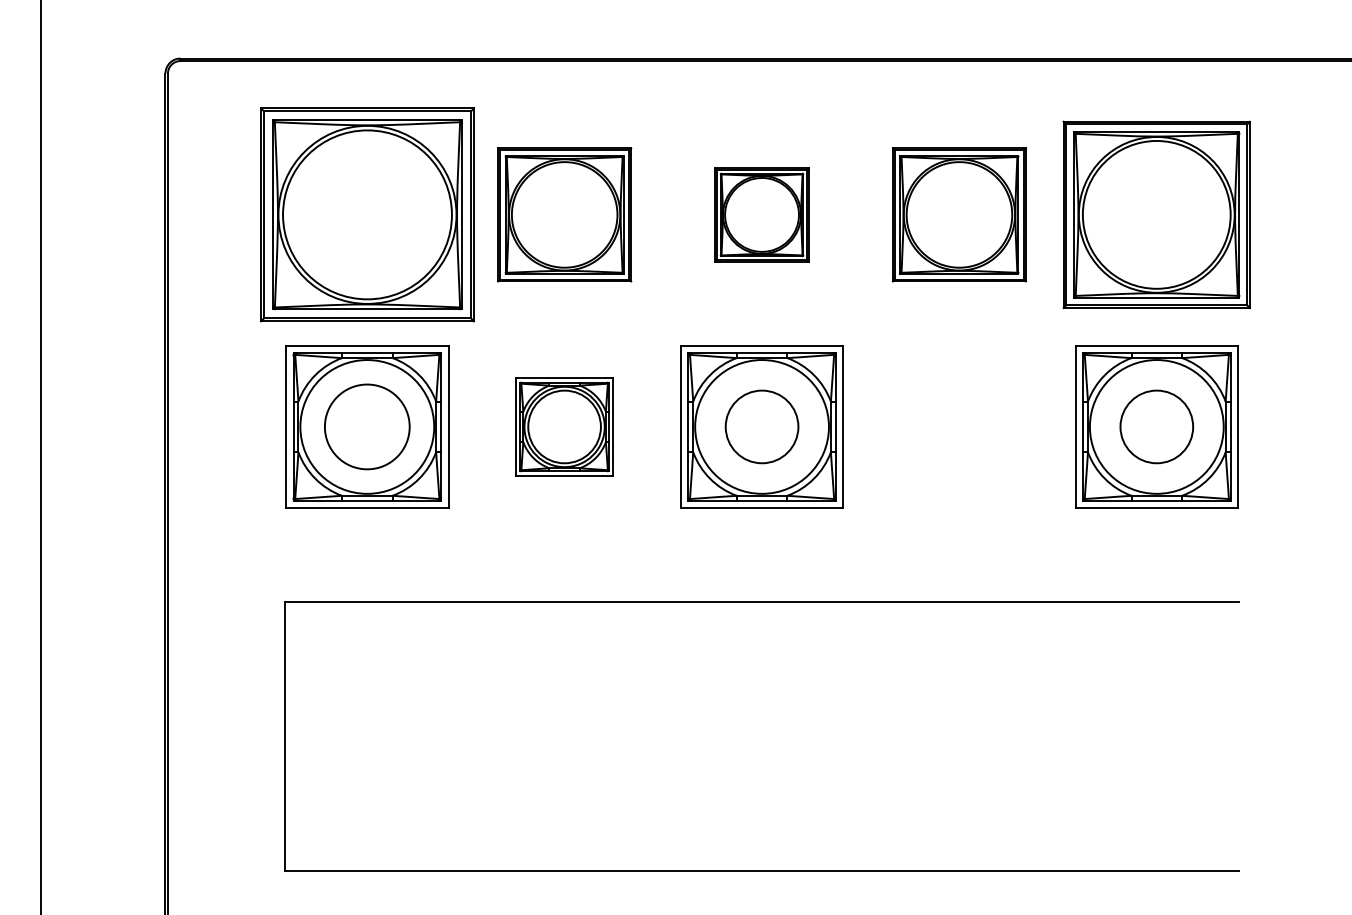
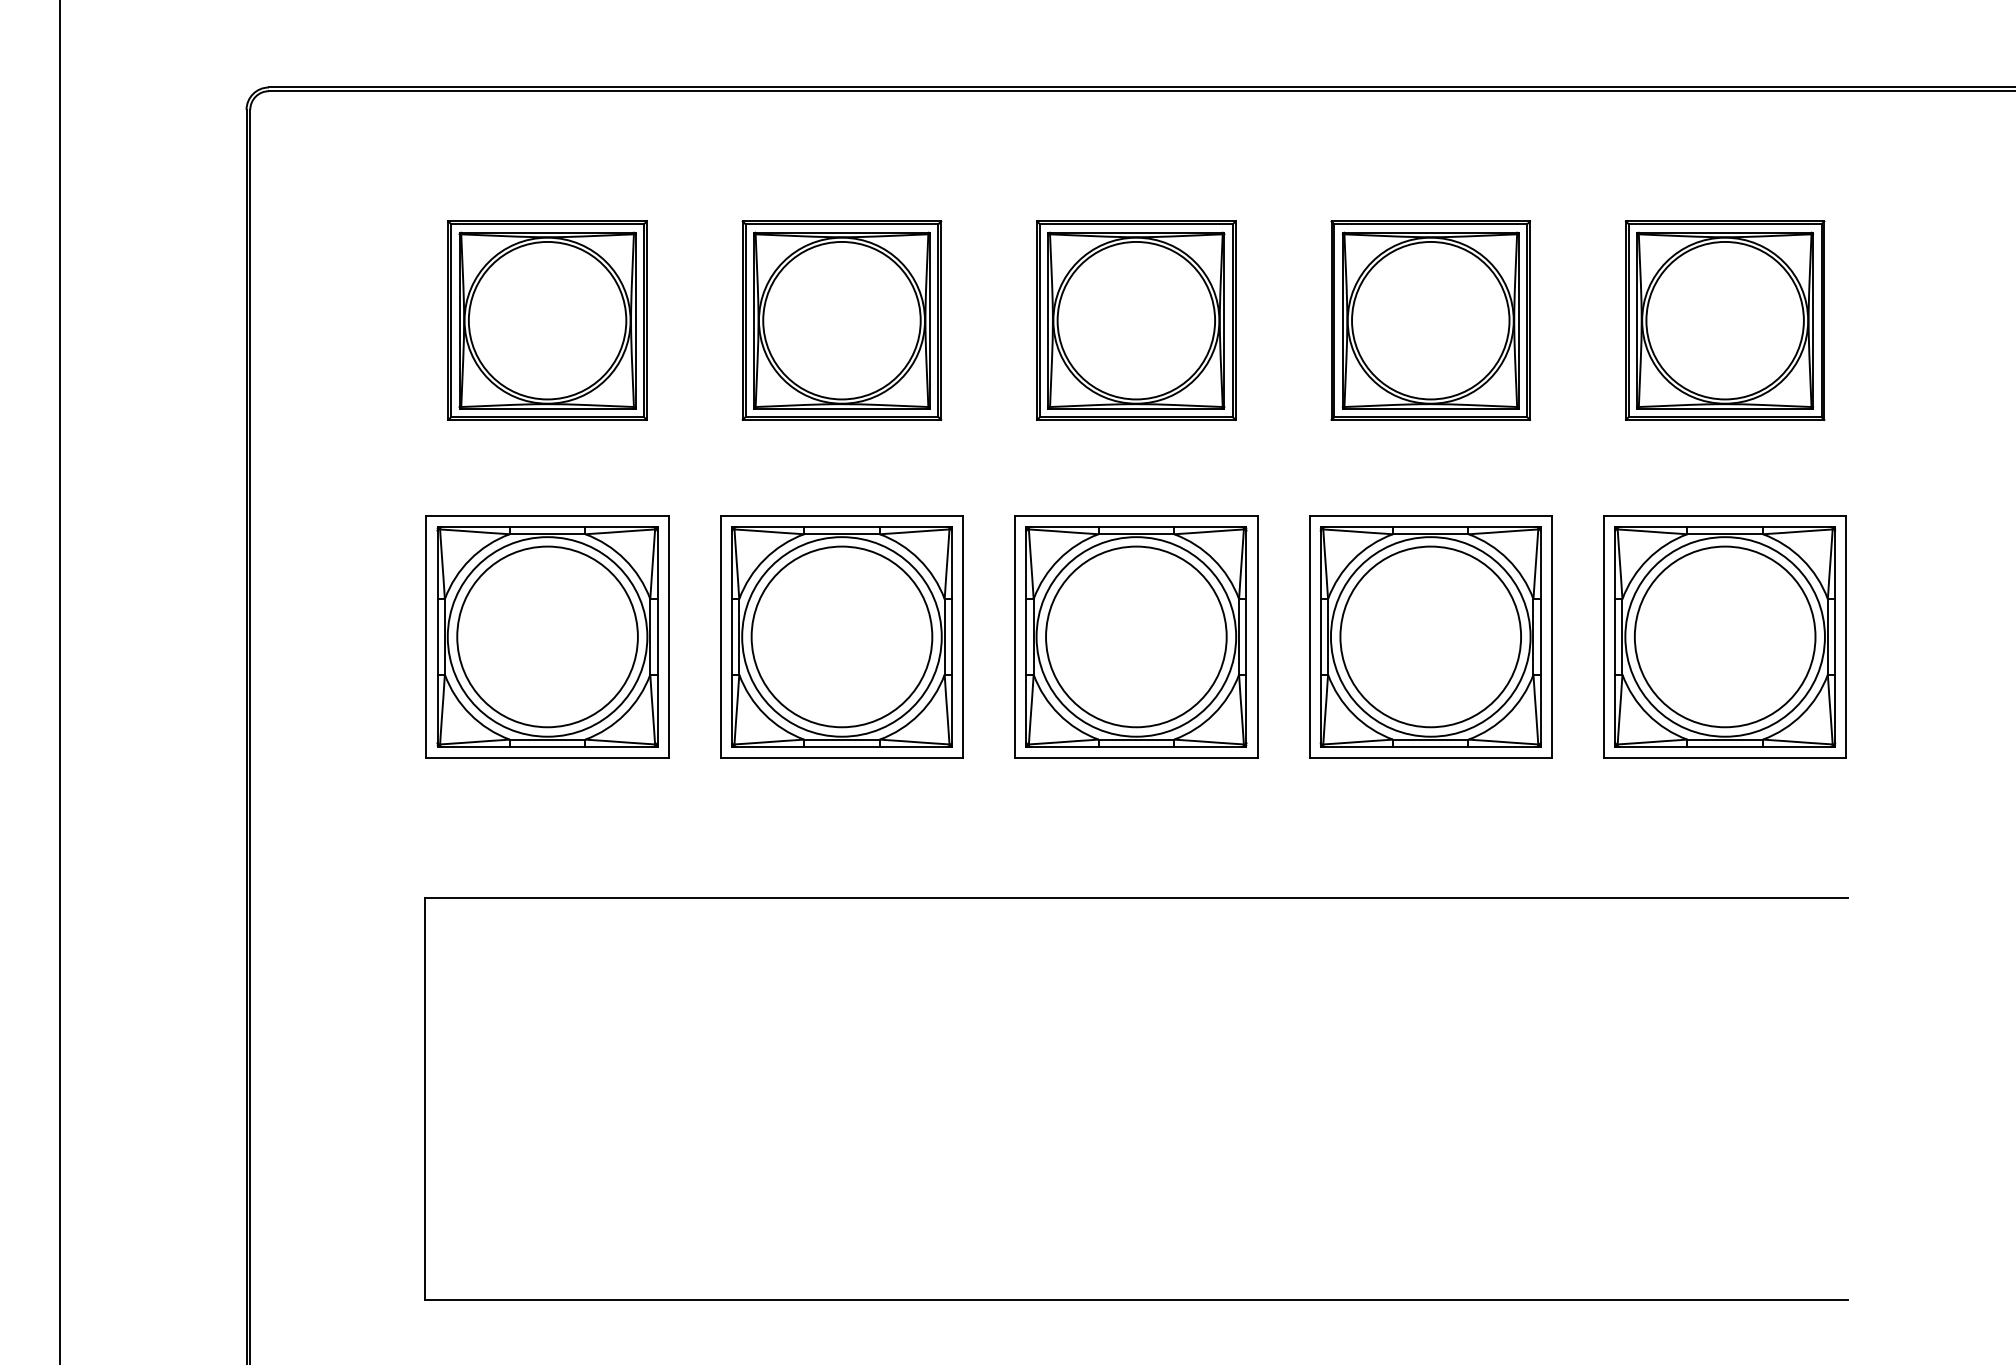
part: (366, 214) -> (546, 320), size x0.62
part: (761, 214) -> (1135, 320), size x1.43
part: (1156, 214) -> (1724, 320), size x0.71
circle: (366, 426) -> (546, 636), size x1.43
part: (564, 426) -> (841, 636), size x1.67
circle: (761, 426) -> (1135, 636), size x1.67
part: (959, 426) -> (1430, 636), added
circle: (1156, 426) -> (1724, 636), size x1.67

